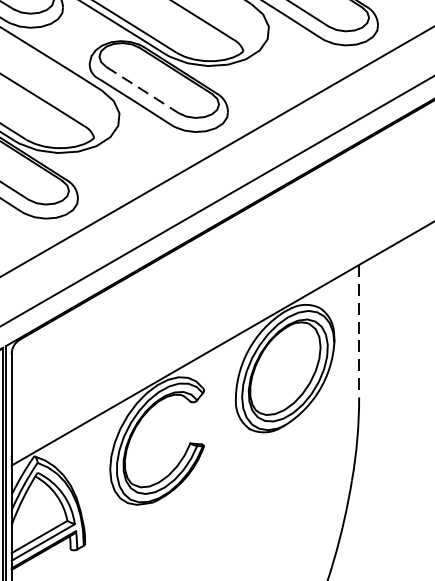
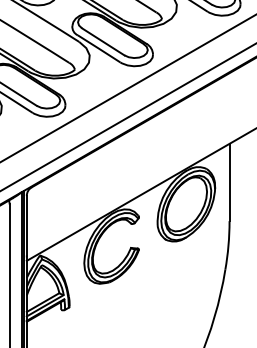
line: (143, 91) -> (103, 42), dashed -> solid
line: (359, 331) -> (229, 182), dashed -> solid

